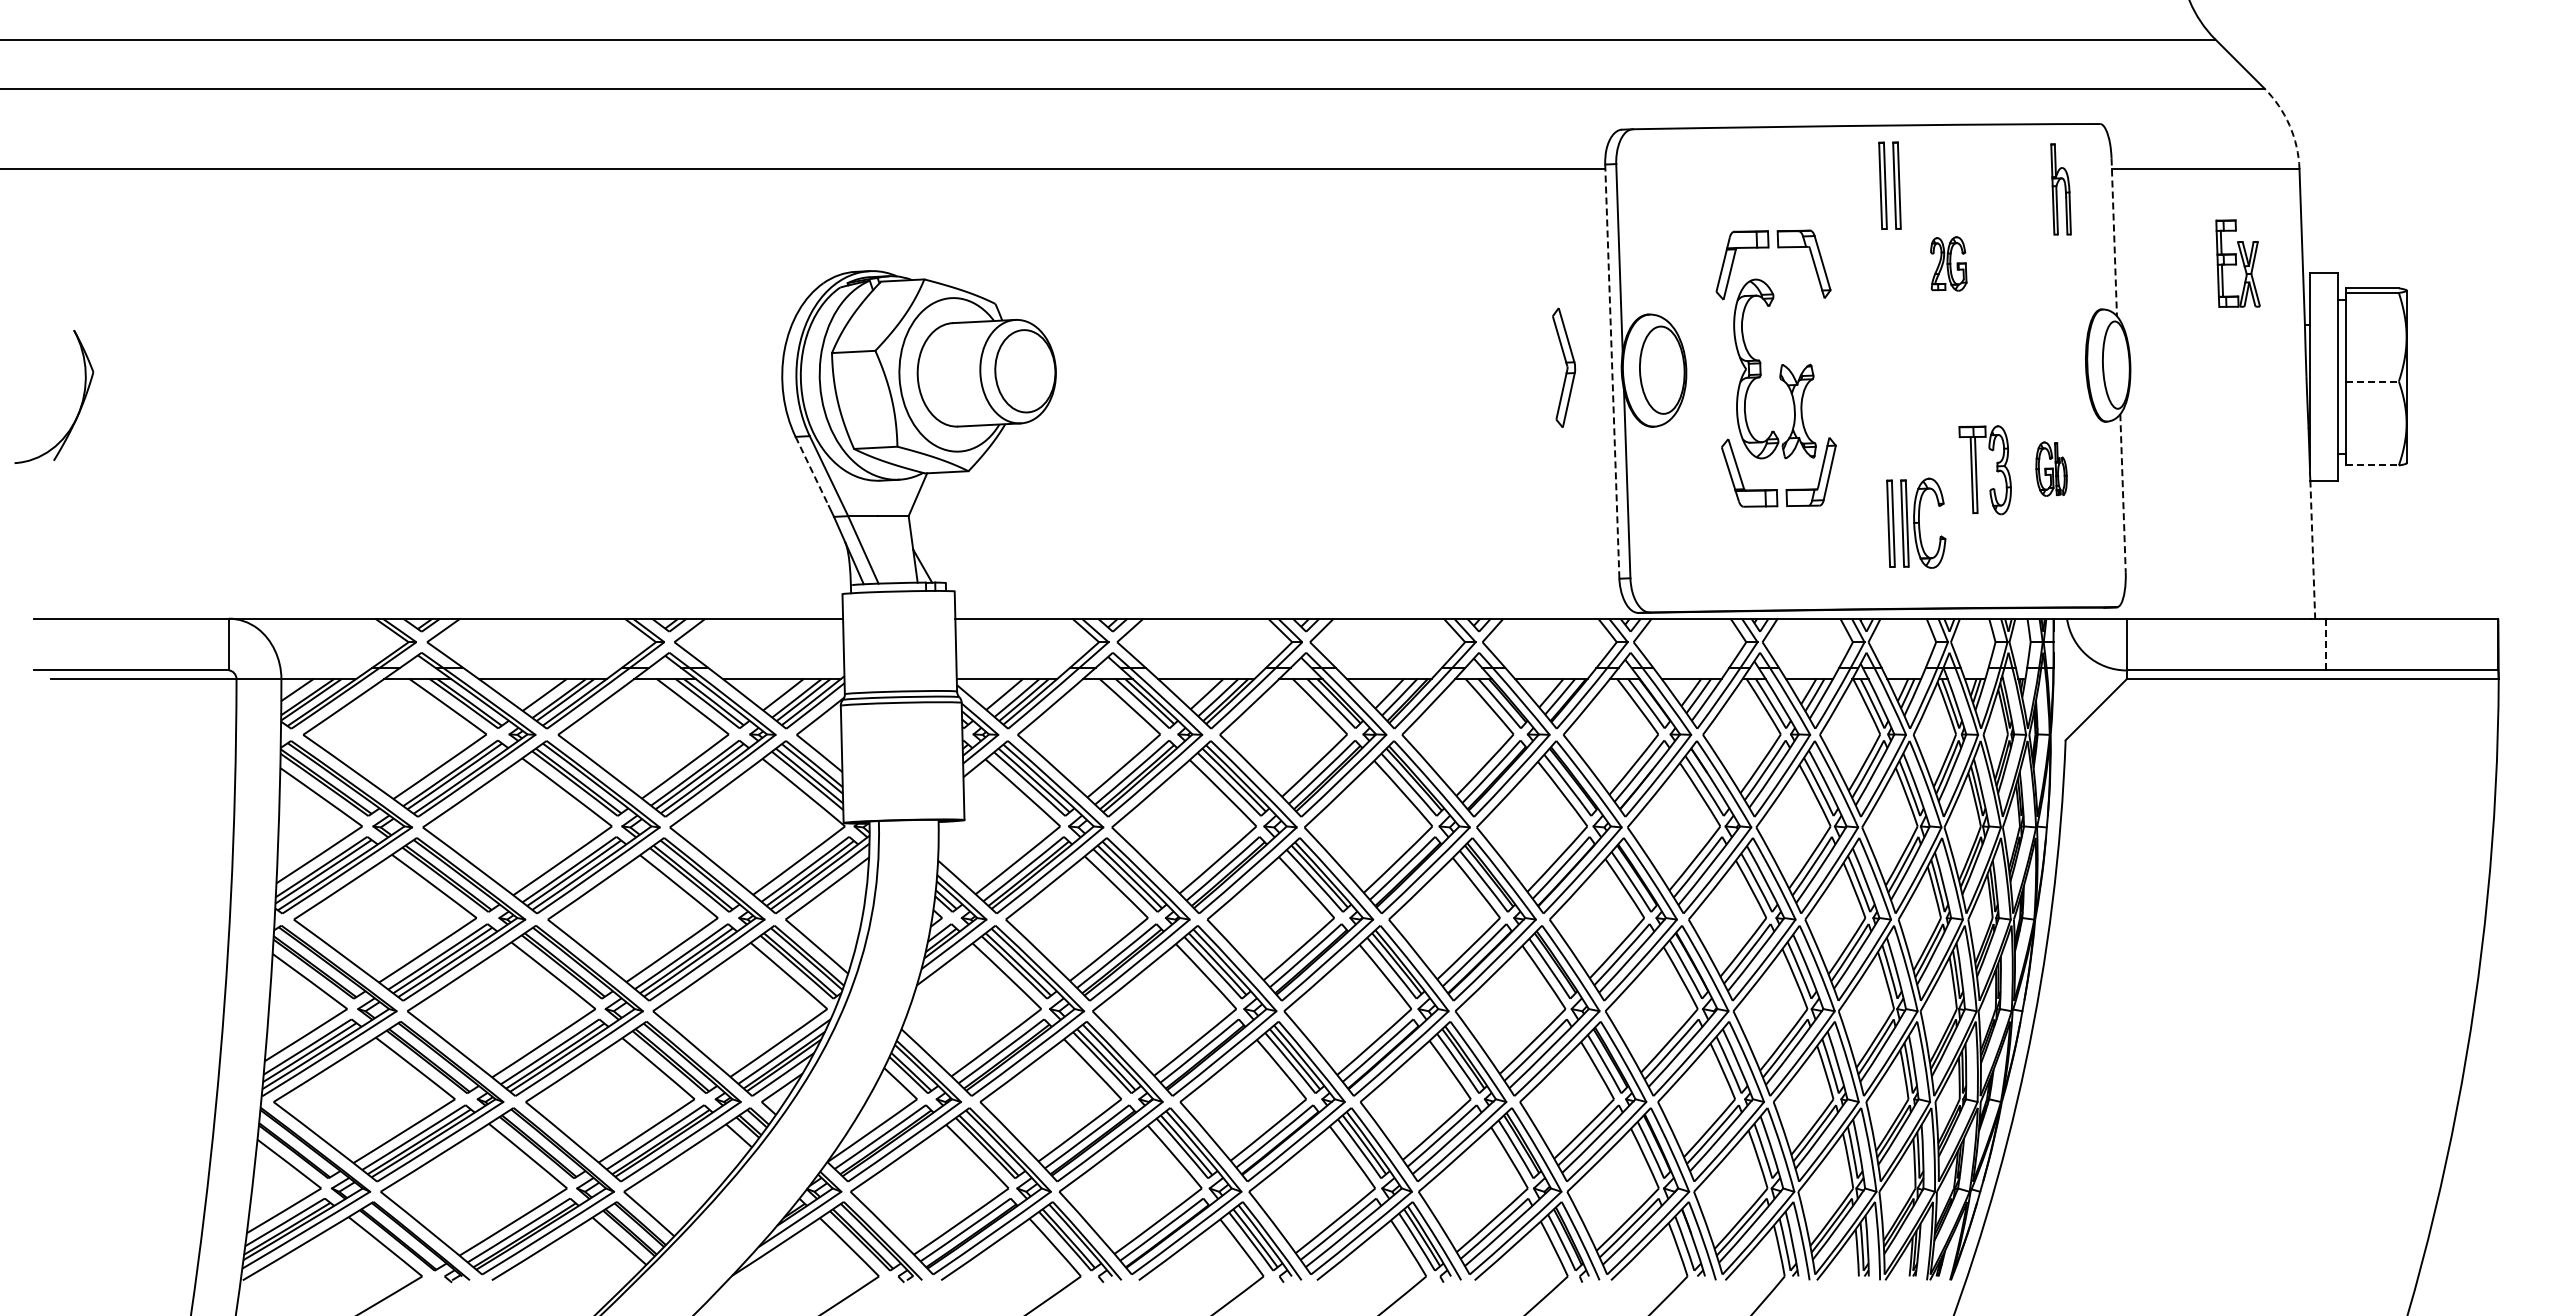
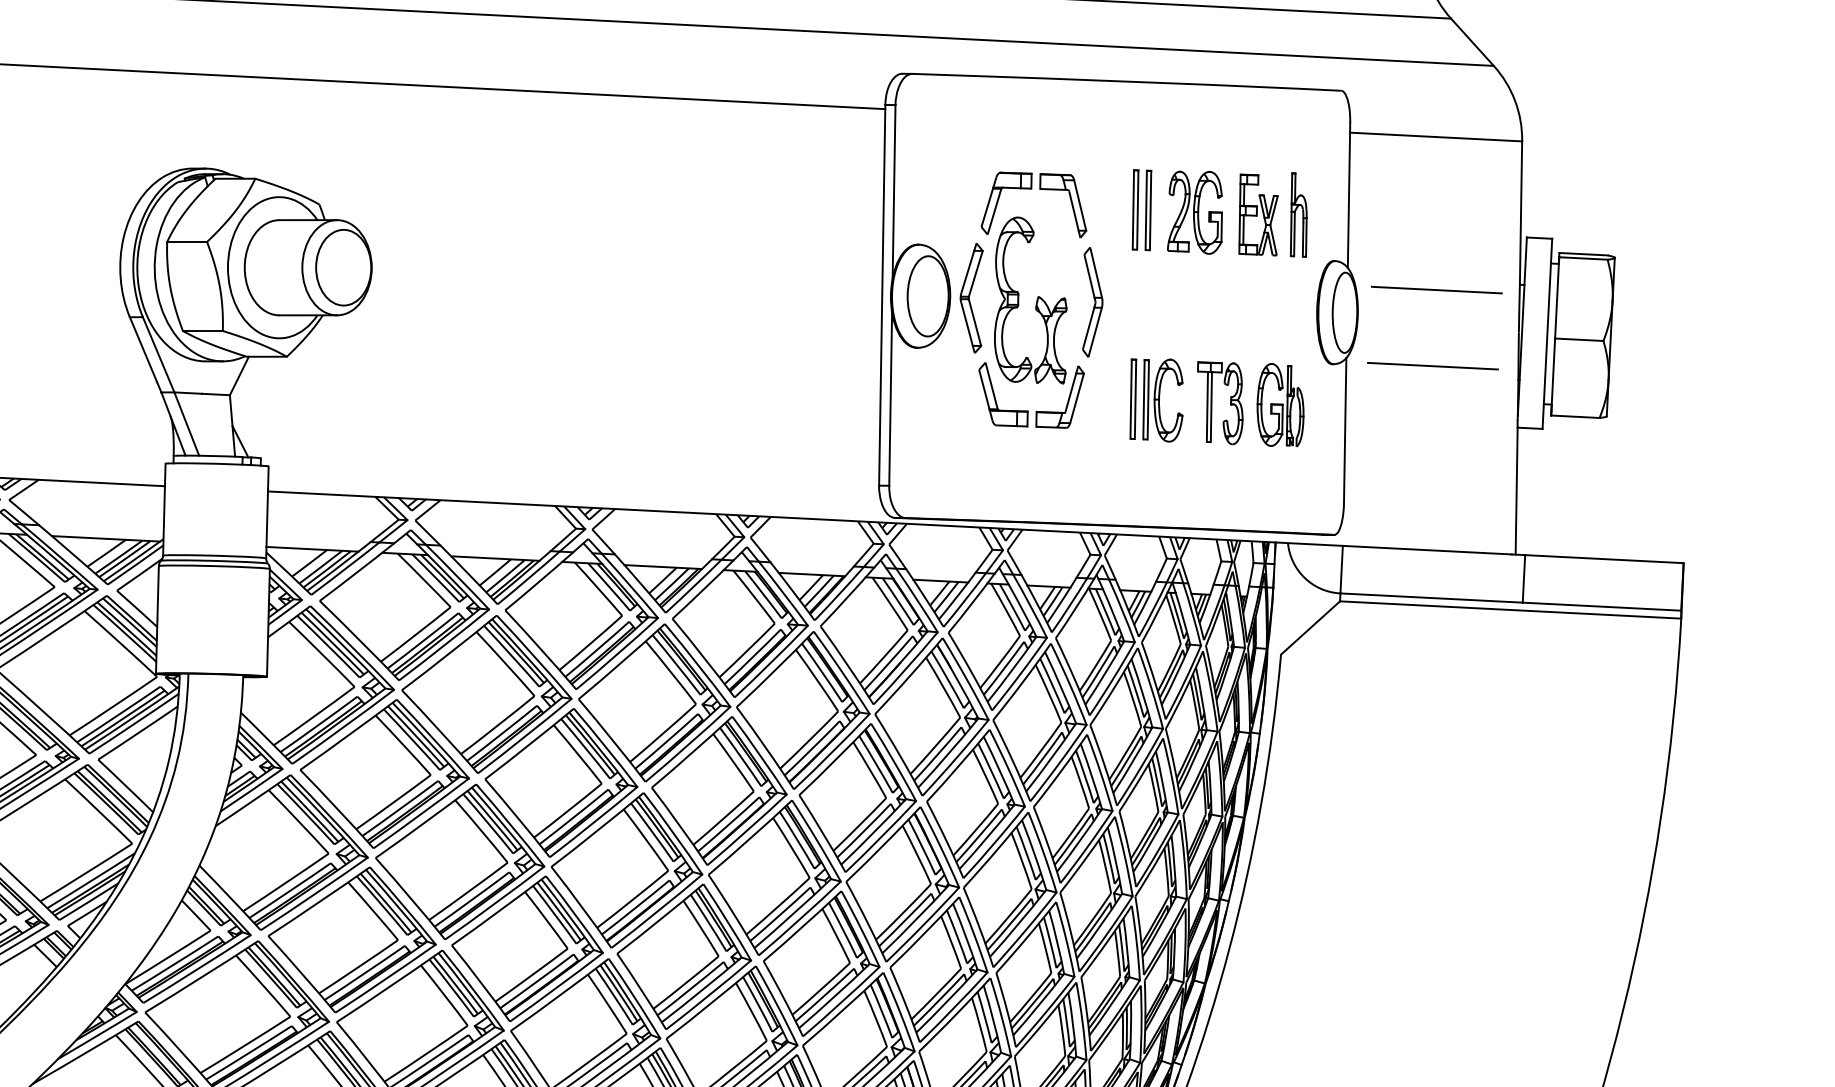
arc: (2289, 125) -> (1515, 100), dashed -> solid
part: (1889, 185) -> (1141, 209), moved
part: (2060, 189) -> (1298, 215), moved
line: (2114, 237) -> (1349, 195), dashed -> solid
part: (1948, 263) -> (1195, 211), size x1.67
part: (2237, 263) -> (1258, 214), moved
line: (2214, 335) -> (1436, 290), added
part: (1564, 367) -> (1092, 302), moved
part: (1709, 369) -> (971, 297), added
line: (1612, 372) -> (882, 296), dashed -> solid
line: (2373, 381) -> (1580, 339), dashed -> solid
line: (2214, 418) -> (1432, 366), added
line: (2373, 465) -> (1576, 416), dashed -> solid
part: (2051, 468) -> (1280, 404), size x1.67
line: (812, 471) -> (143, 349), dashed -> solid
line: (2123, 493) -> (1345, 430), dashed -> solid
part: (1916, 522) -> (1156, 399), moved
line: (2312, 550) -> (1516, 491), dashed -> solid
line: (2325, 644) -> (1523, 578), dashed -> solid

